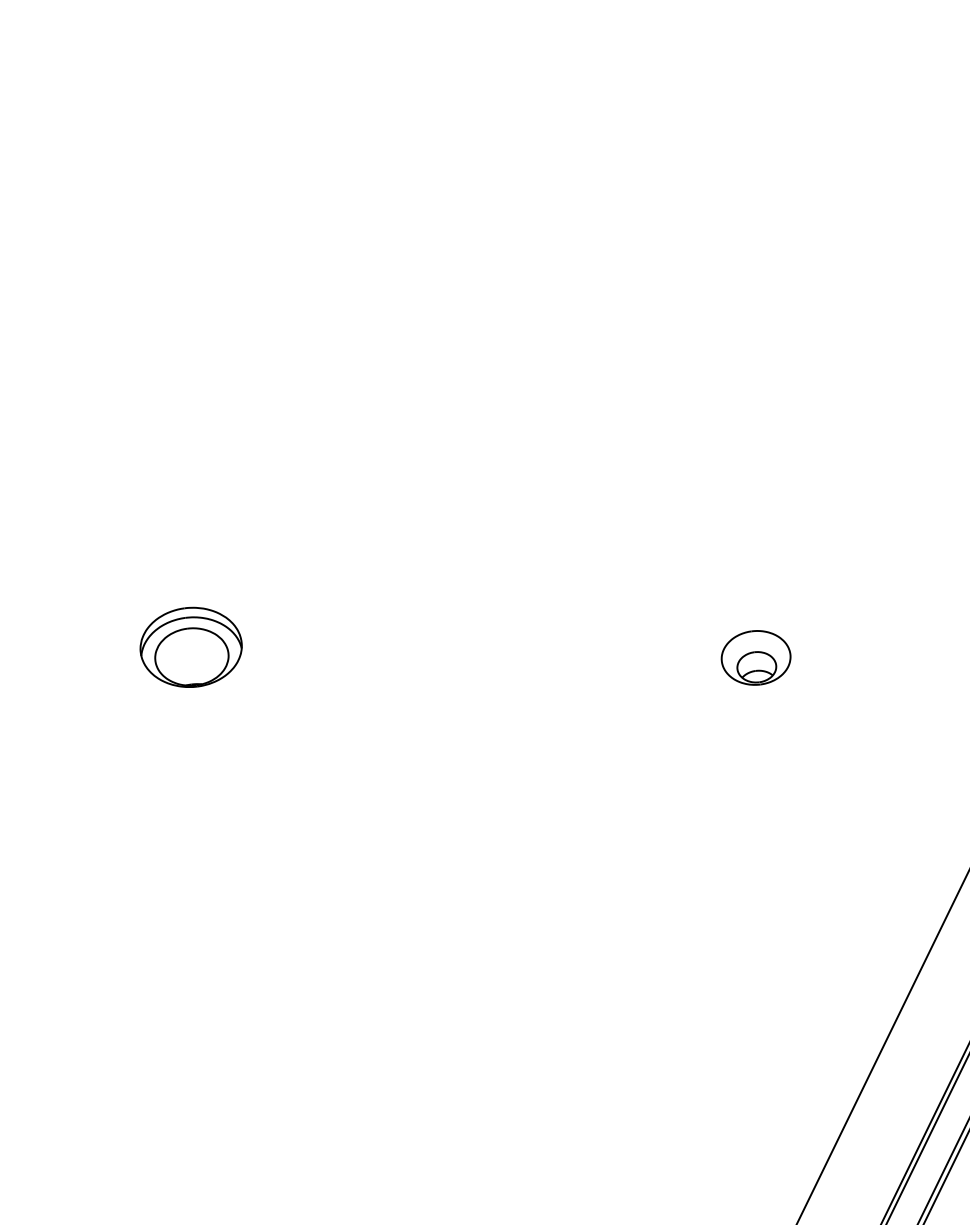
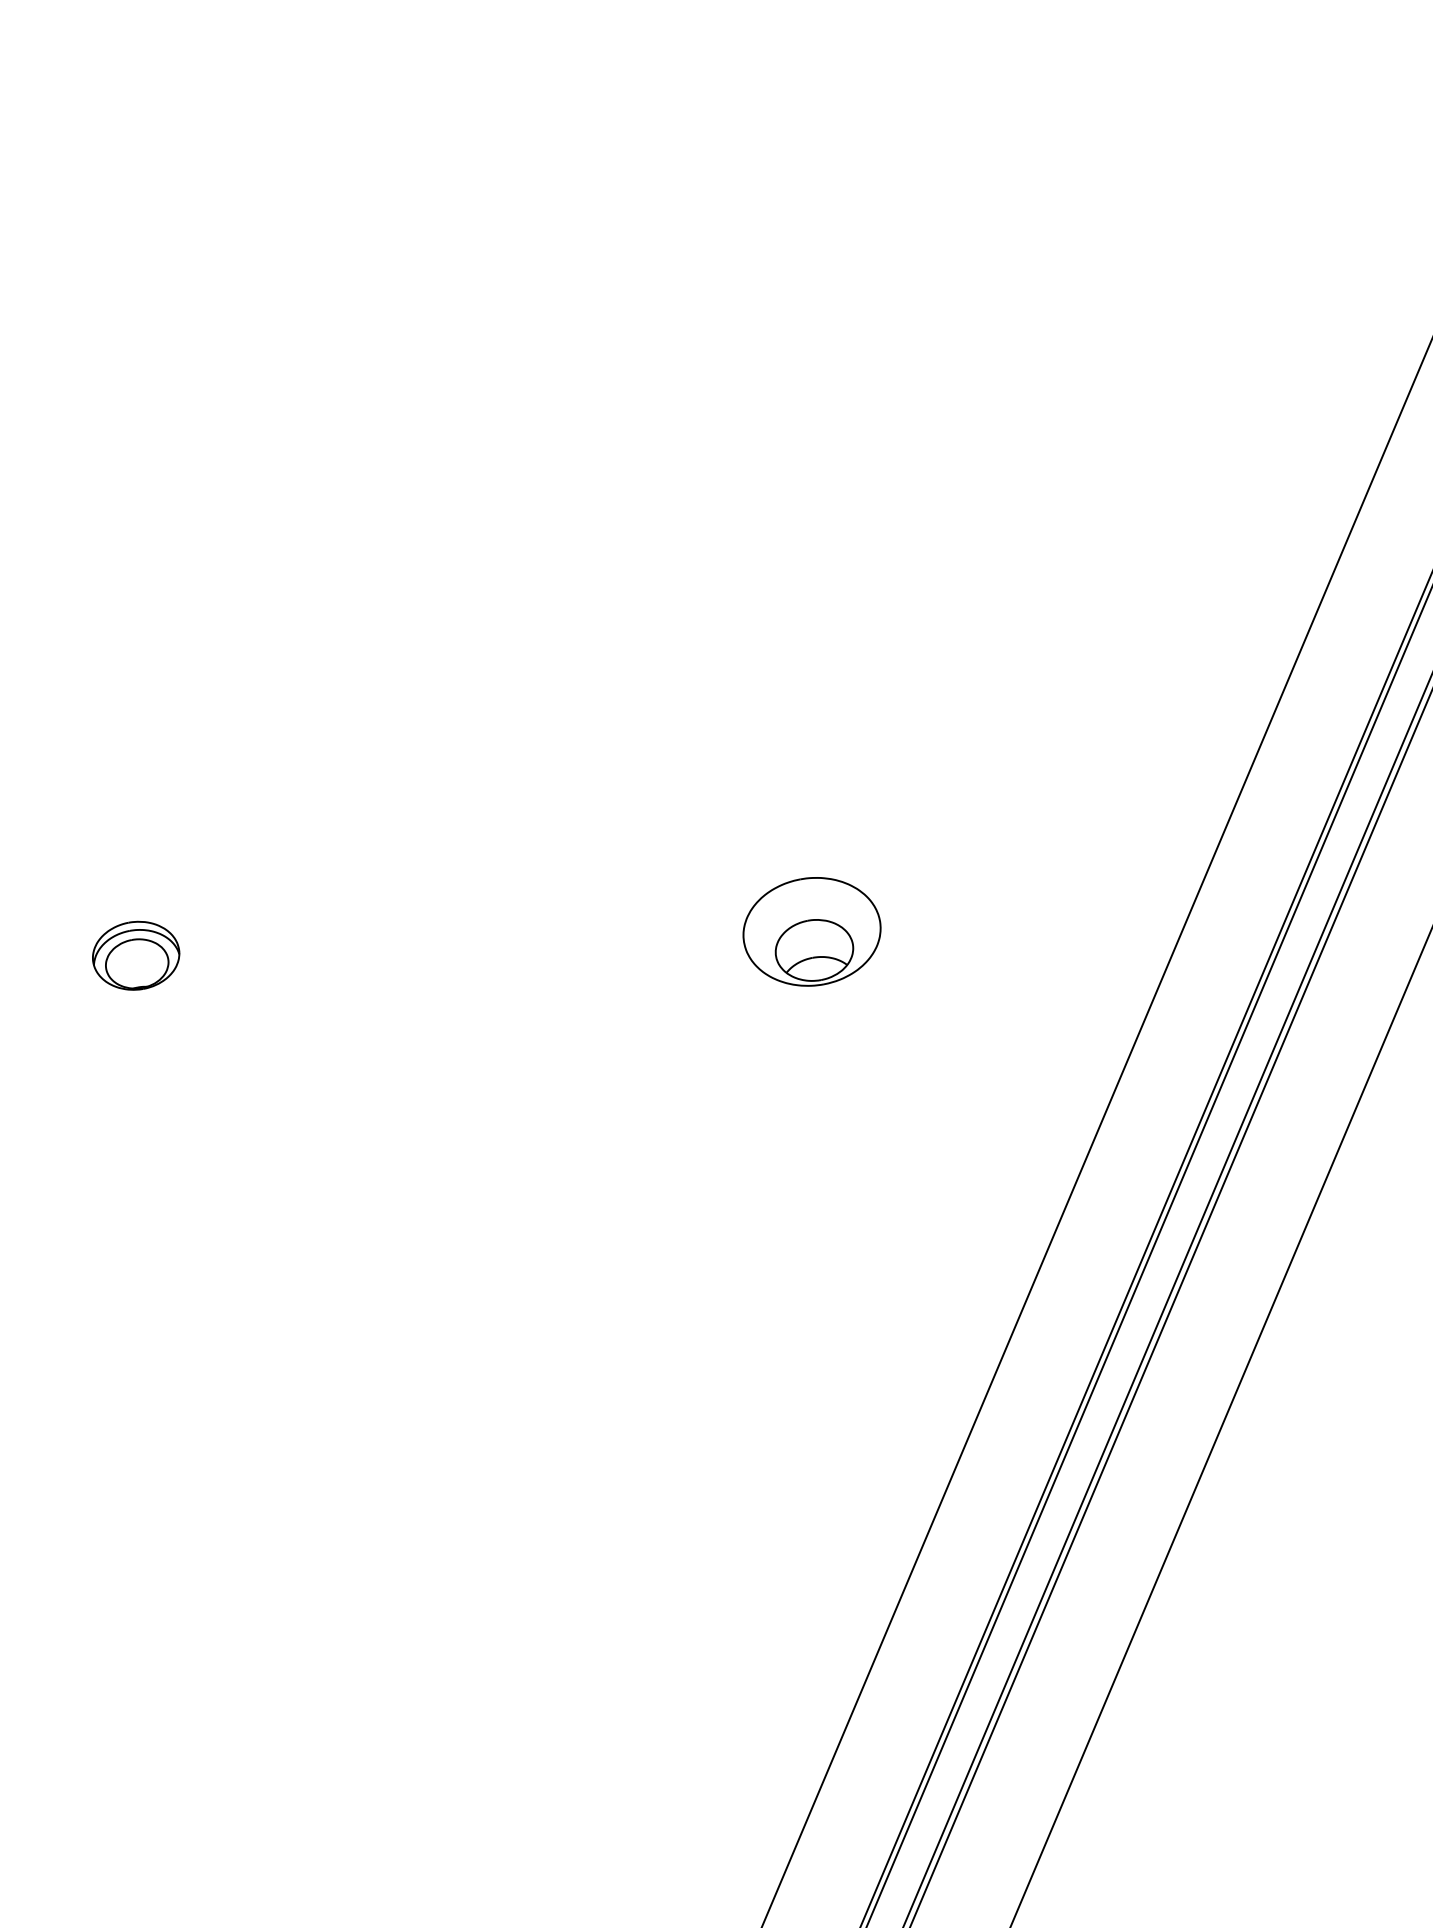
part: (191, 647) -> (136, 955), size x0.71
part: (755, 657) -> (811, 931), size x1.67

